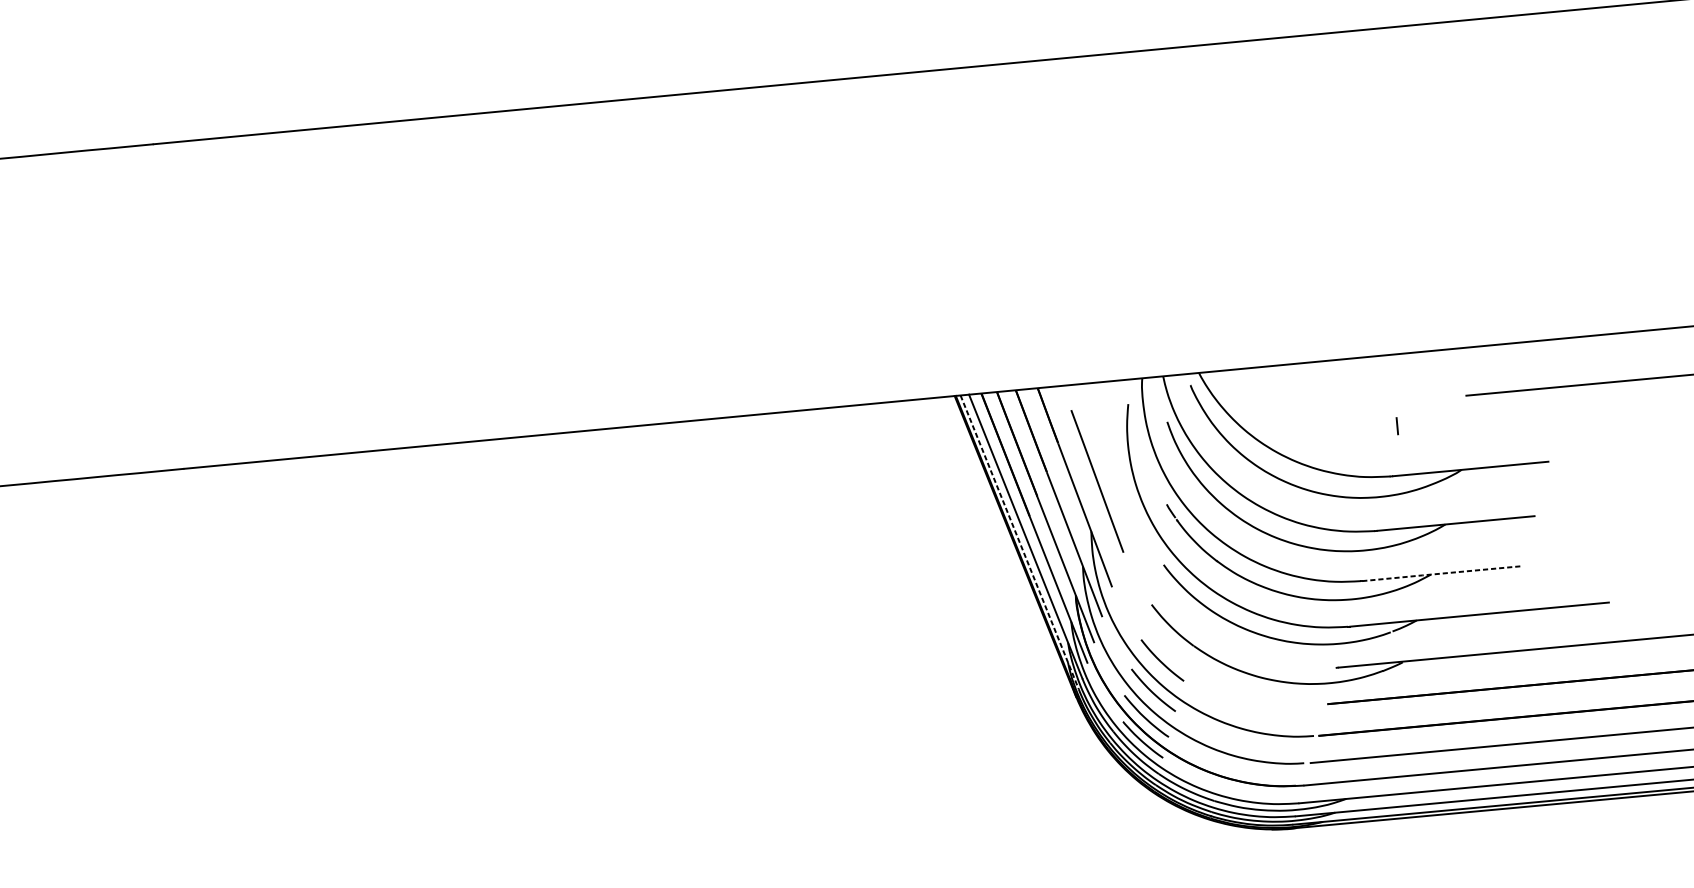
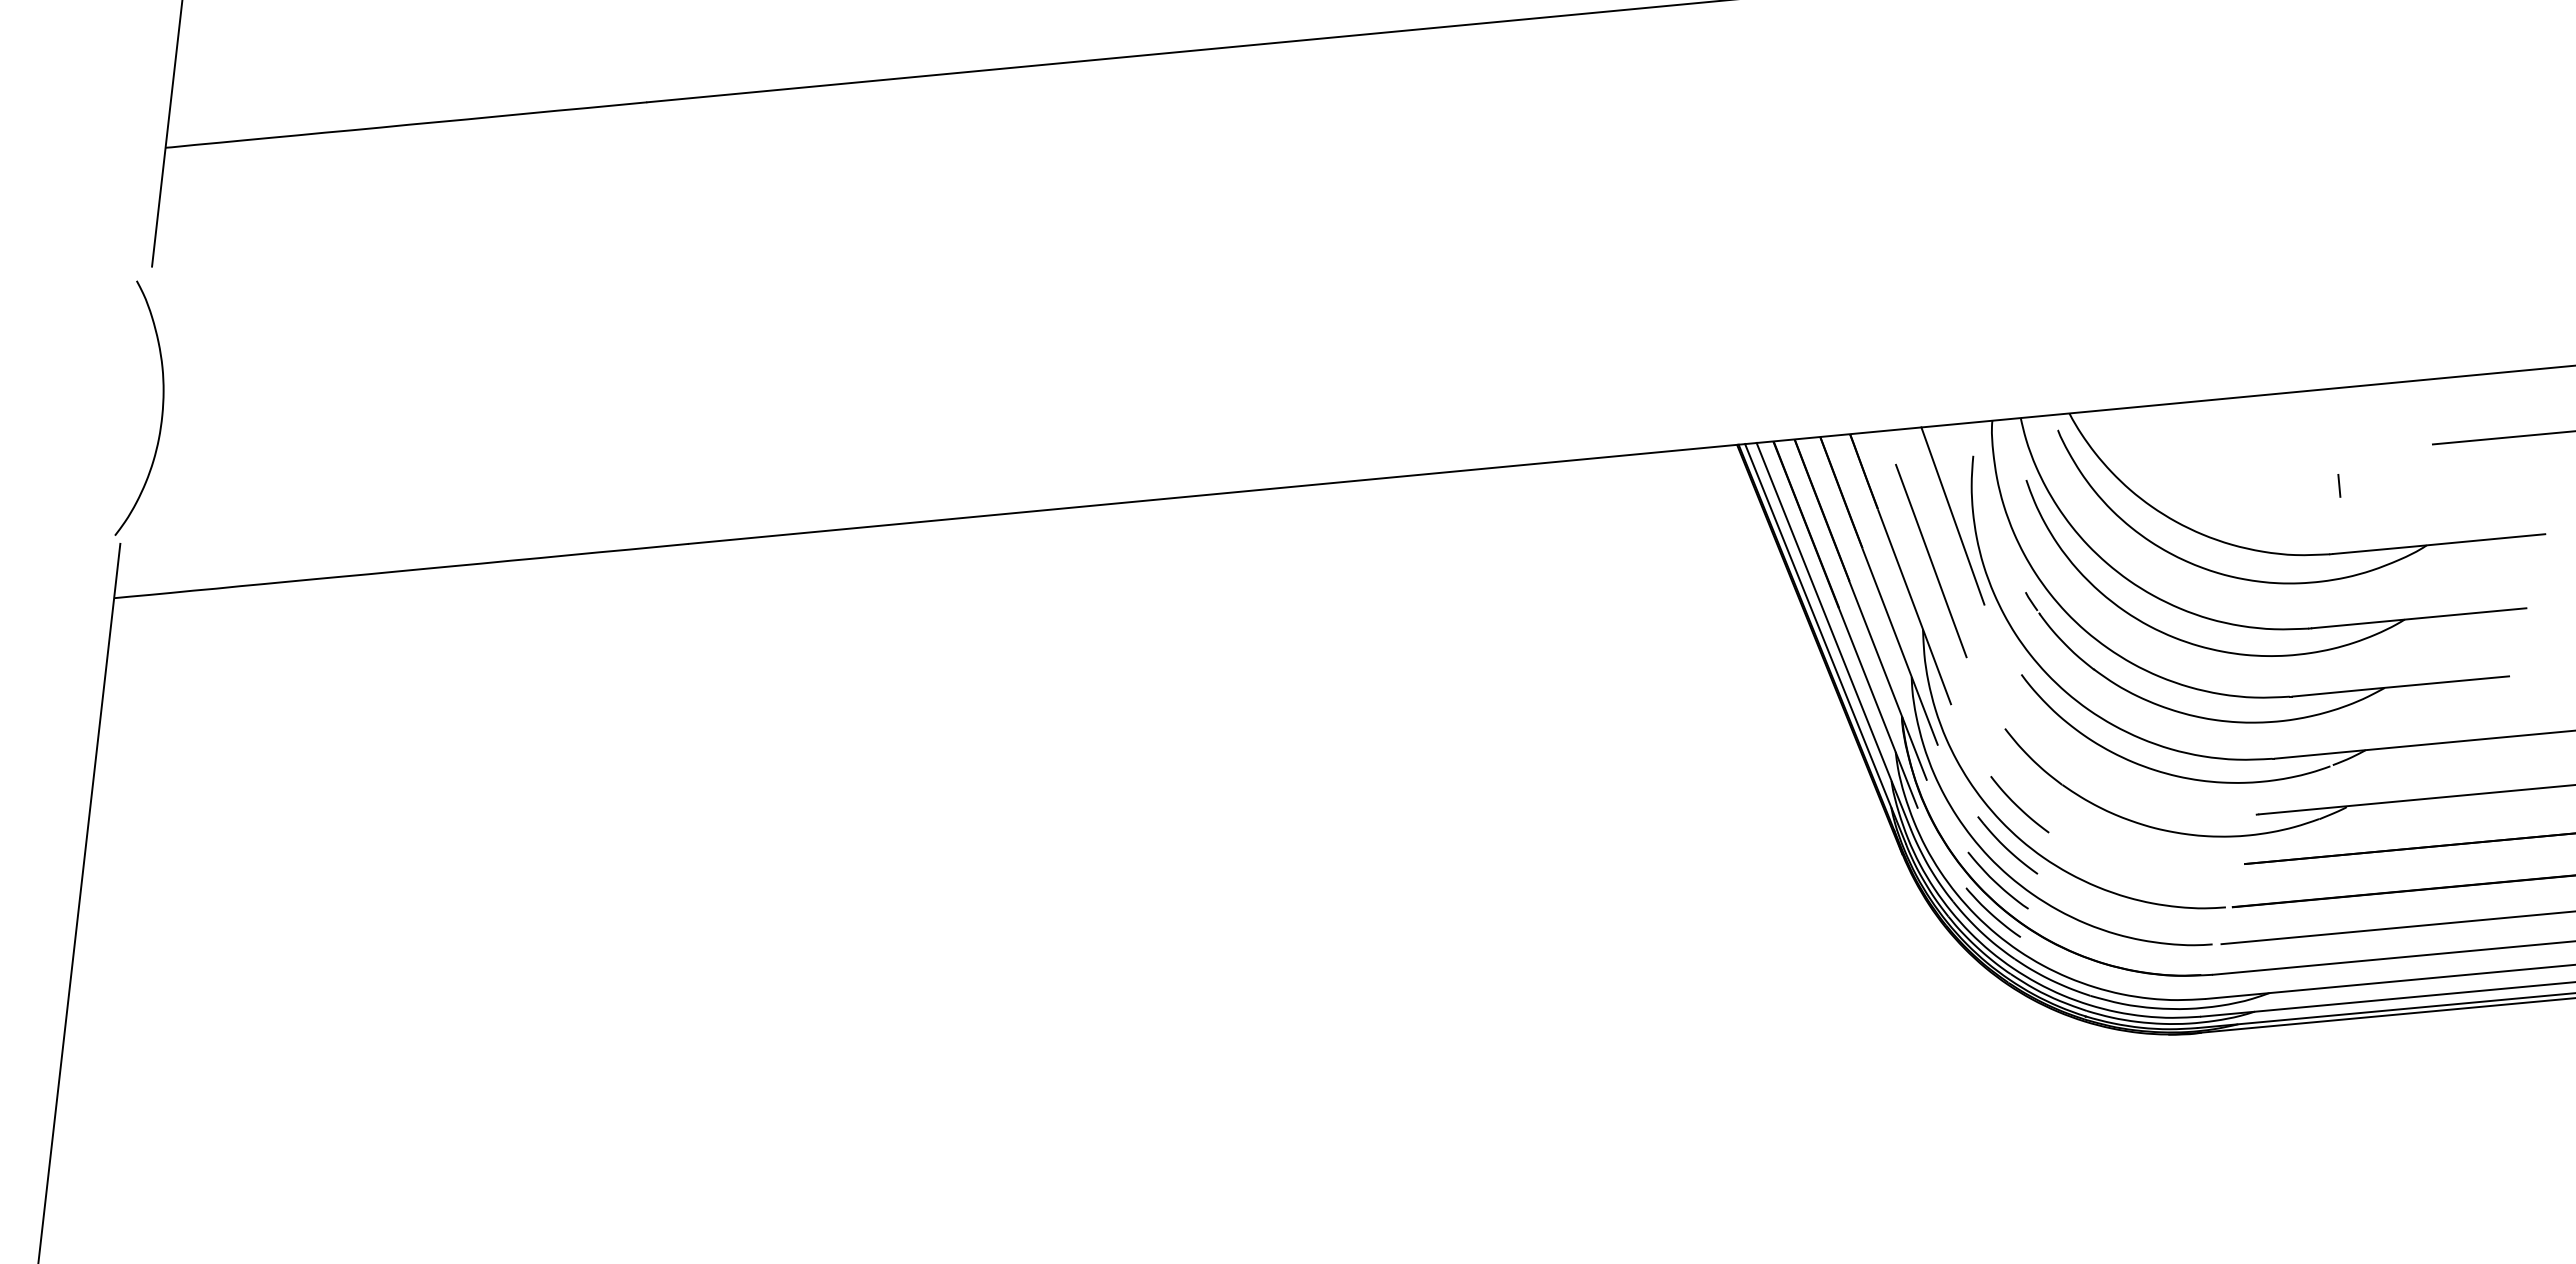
line: (1113, 447) -> (1952, 515), added
line: (1019, 542) -> (1825, 644), dashed -> solid
line: (1442, 573) -> (2400, 686), dashed -> solid

